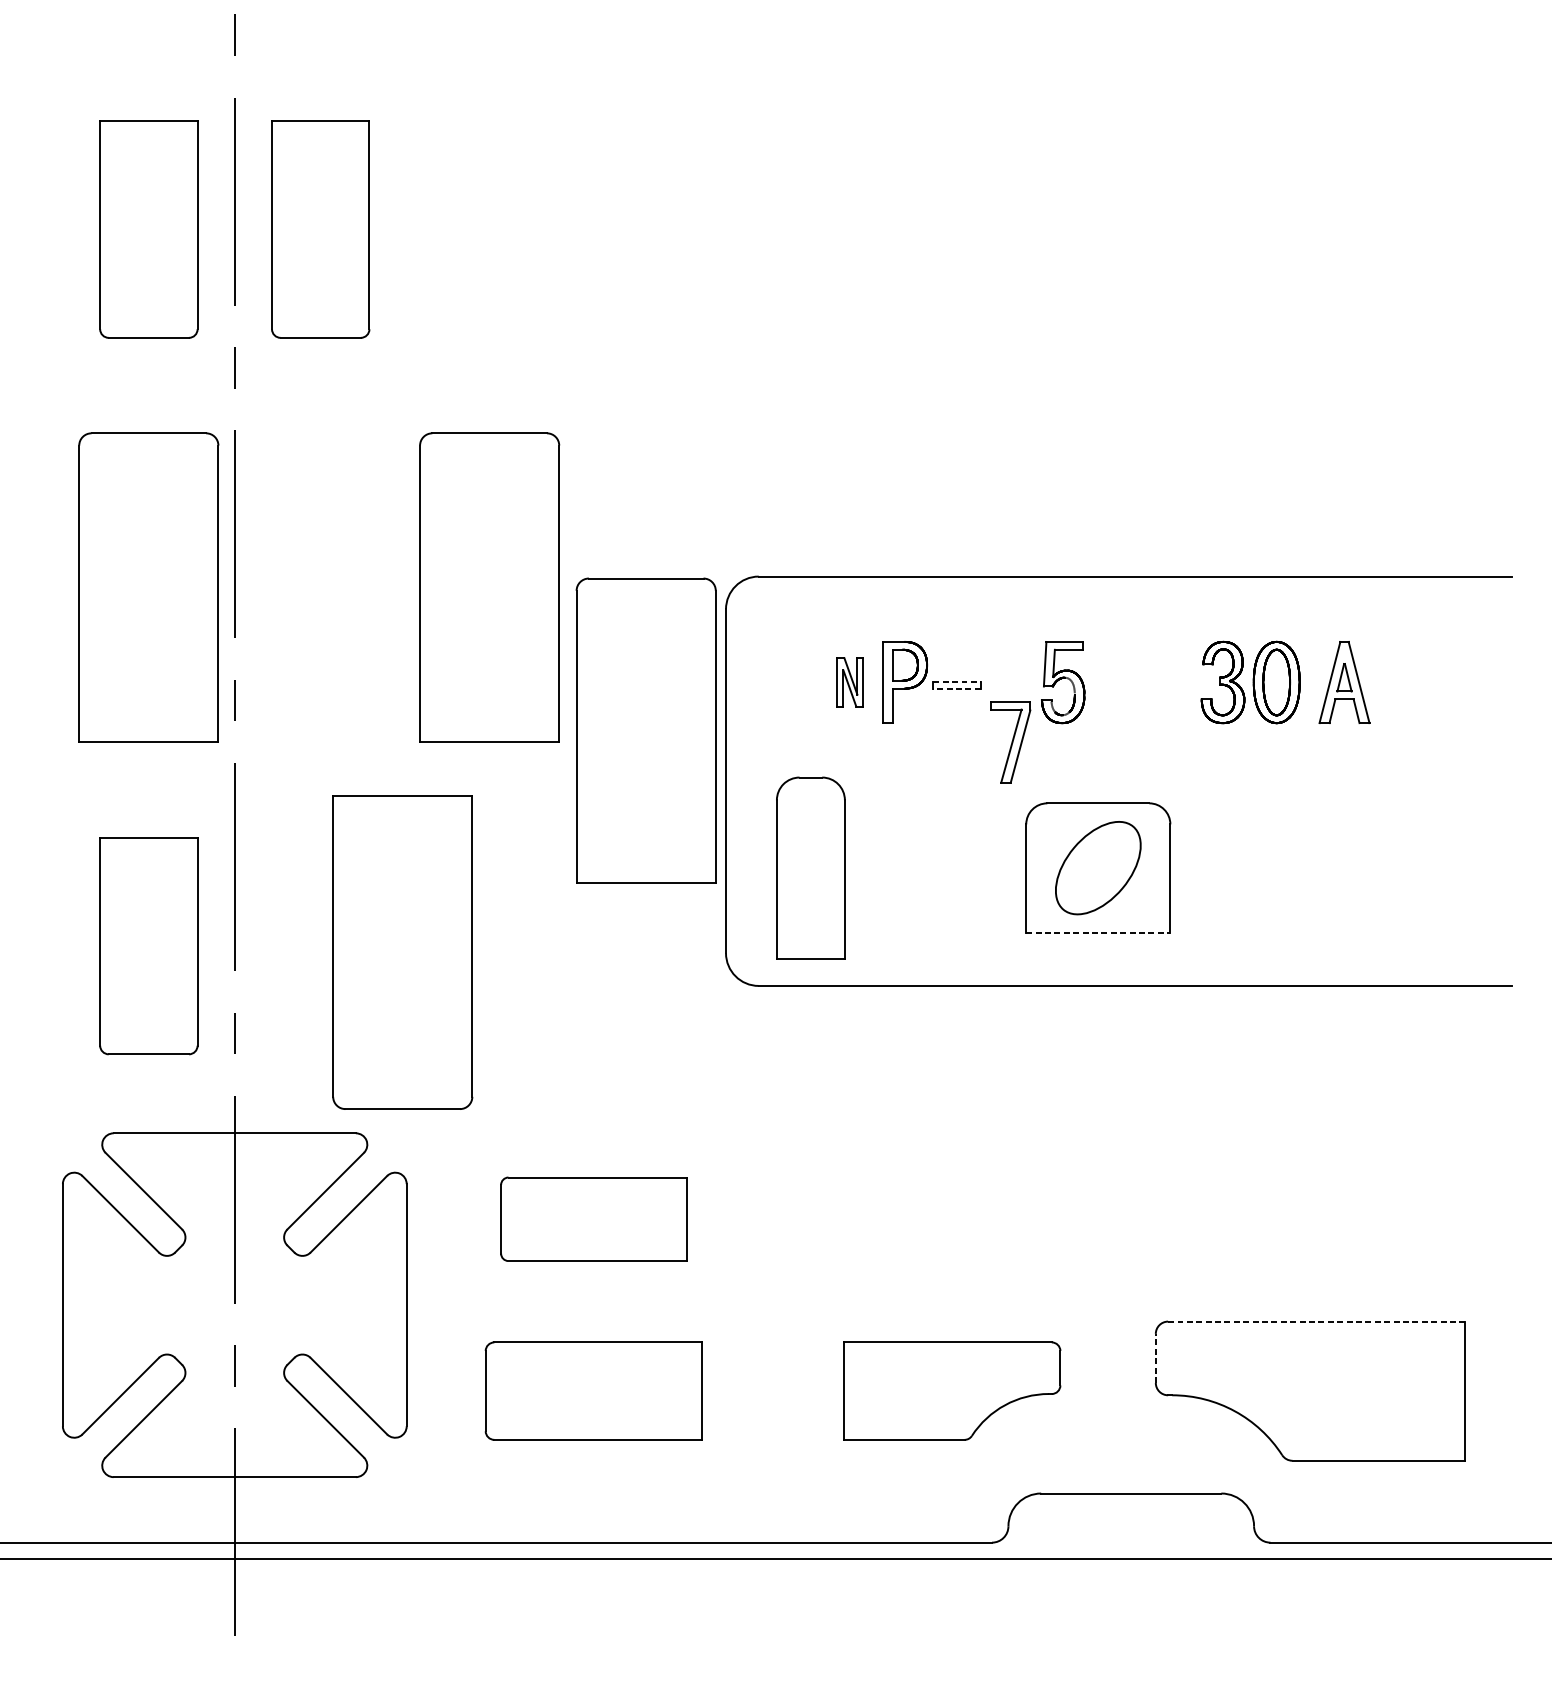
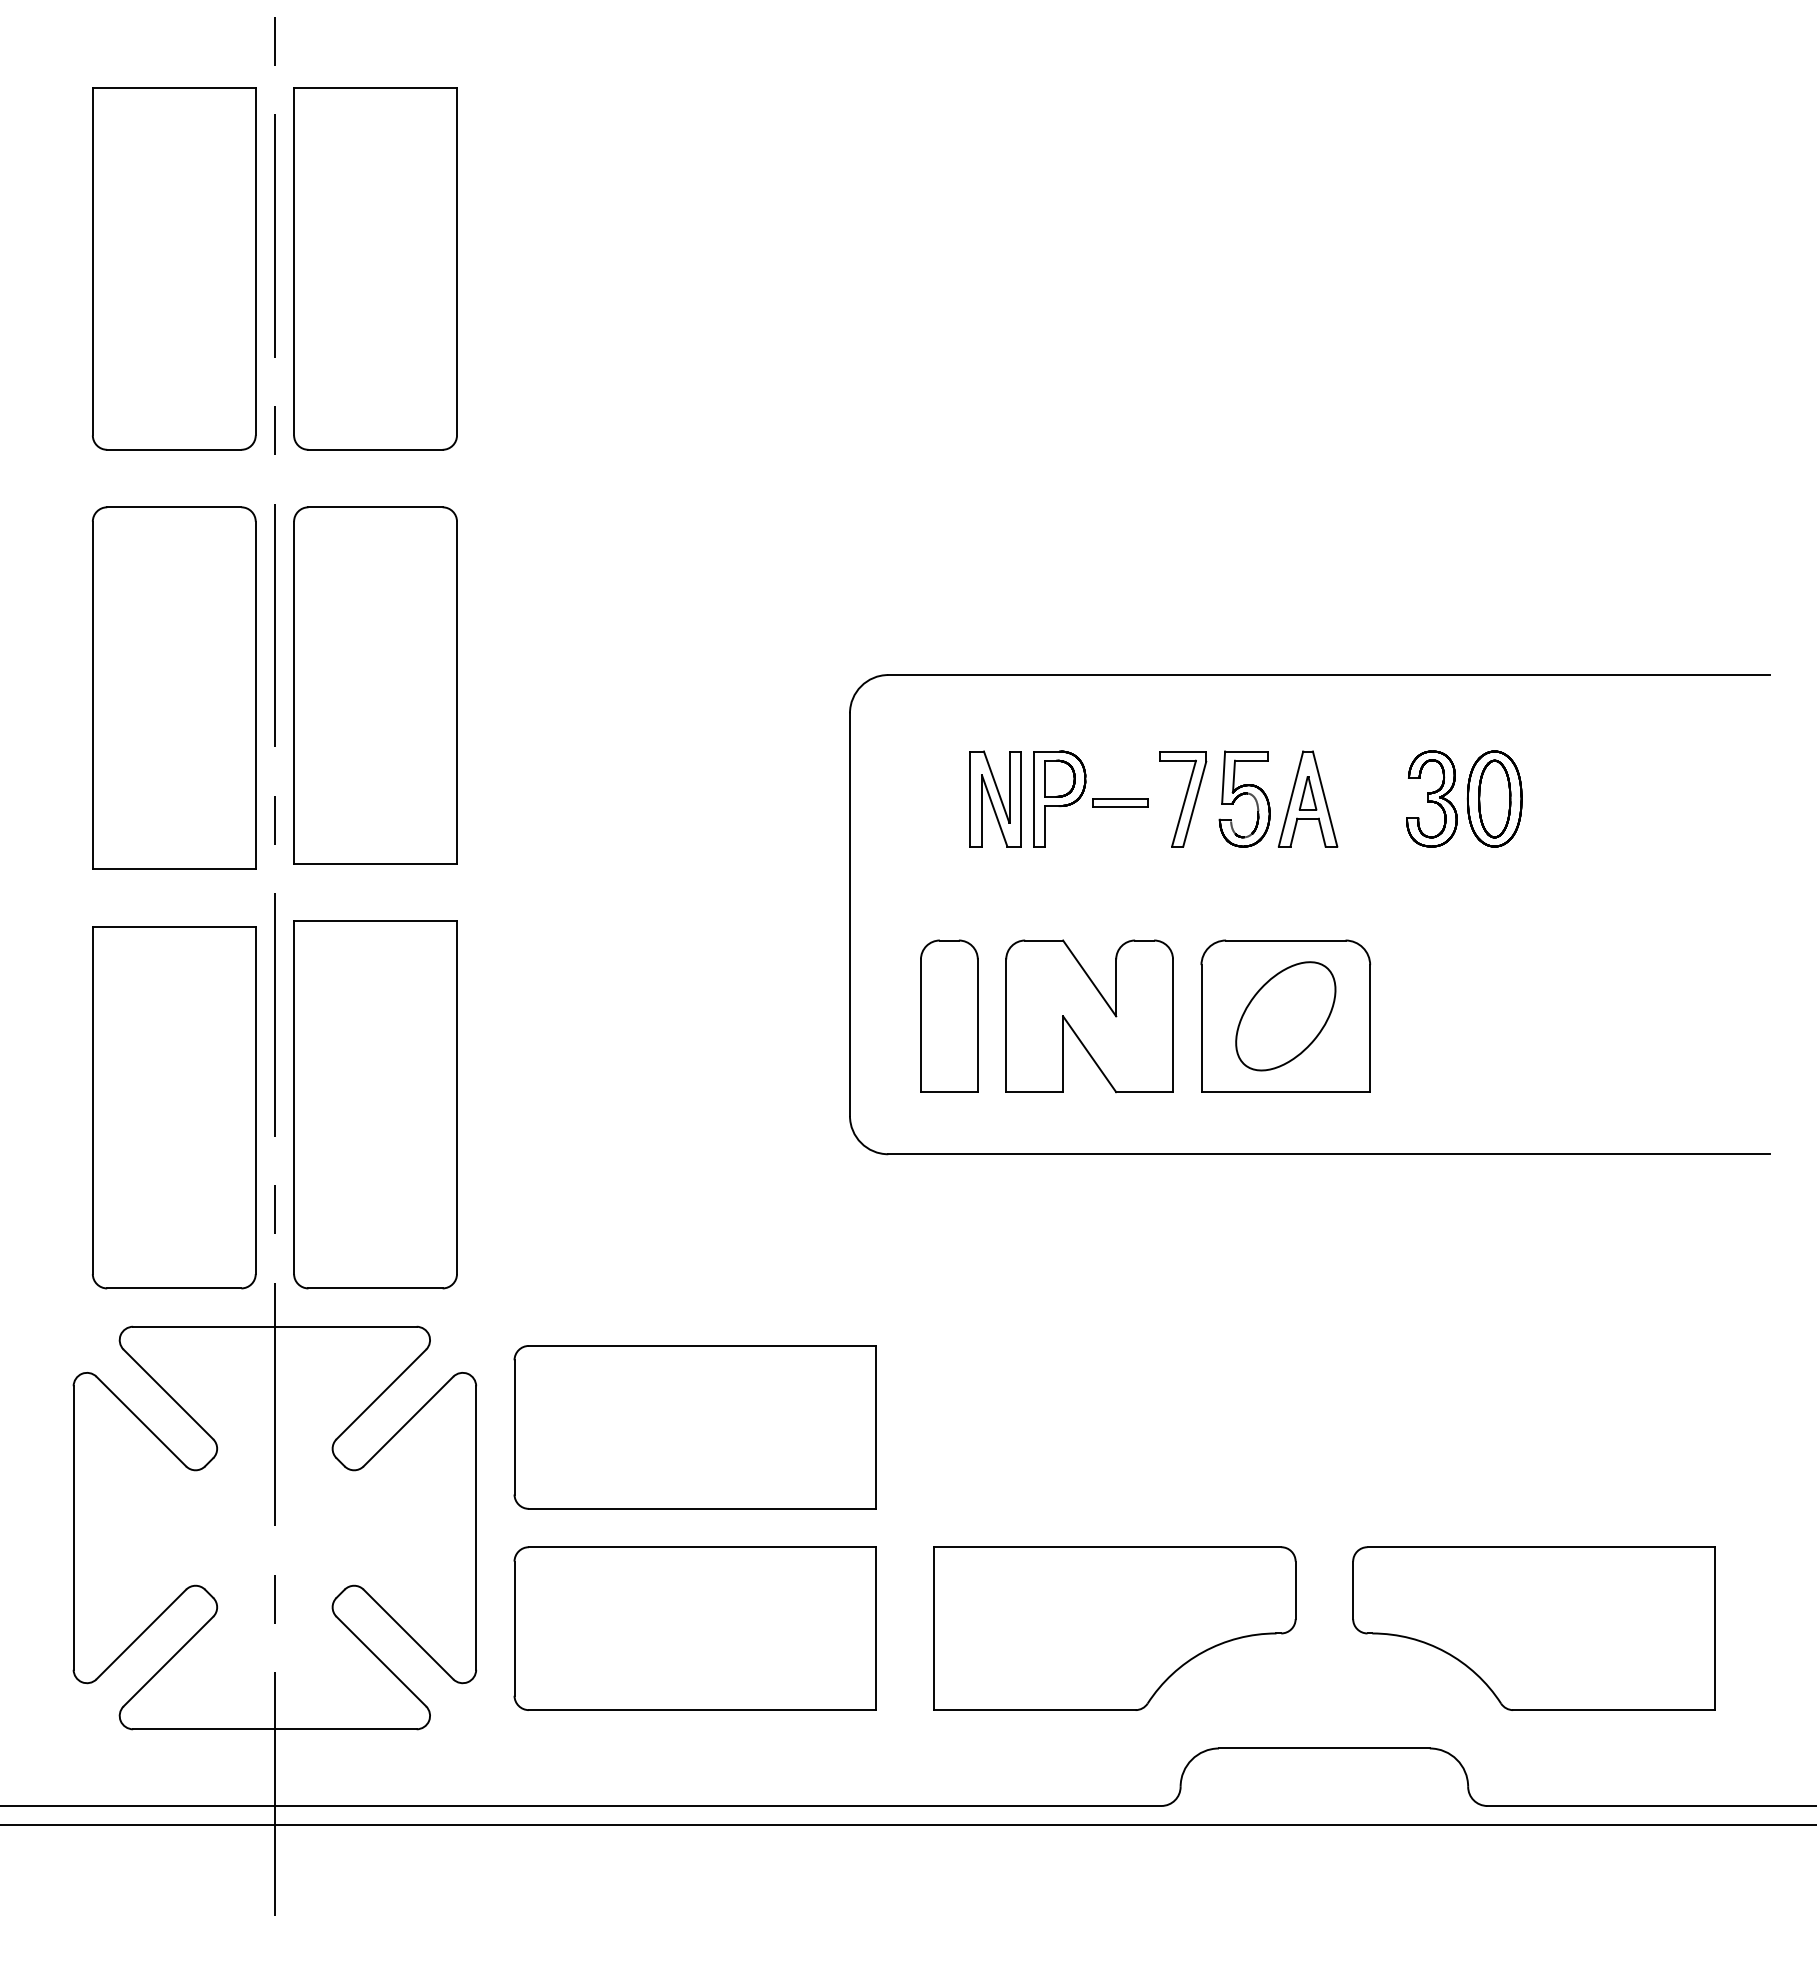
part: (149, 229) -> (174, 268), size x1.43
part: (320, 229) -> (375, 268), size x1.43
part: (489, 587) -> (573, 687), removed
part: (850, 682) -> (995, 798), size x1.67
line: (957, 682) -> (1120, 798), dashed -> solid
part: (1344, 682) -> (1307, 798), moved
line: (957, 688) -> (1120, 806), dashed -> solid
part: (646, 730) -> (375, 685), moved
part: (1010, 742) -> (1183, 799), moved
part: (811, 867) -> (949, 1015), size x0.71
part: (930, 868) -> (1089, 1016), added
line: (1098, 933) -> (1286, 1092), dashed -> solid
part: (149, 946) -> (174, 1107), size x1.43
part: (402, 951) -> (375, 1104), moved
part: (593, 1219) -> (694, 1427), size x1.67
line: (1316, 1321) -> (1541, 1547), dashed -> solid
line: (1156, 1358) -> (1353, 1590), dashed -> solid
part: (593, 1391) -> (694, 1628), size x1.43
part: (951, 1391) -> (1114, 1628), size x1.43

